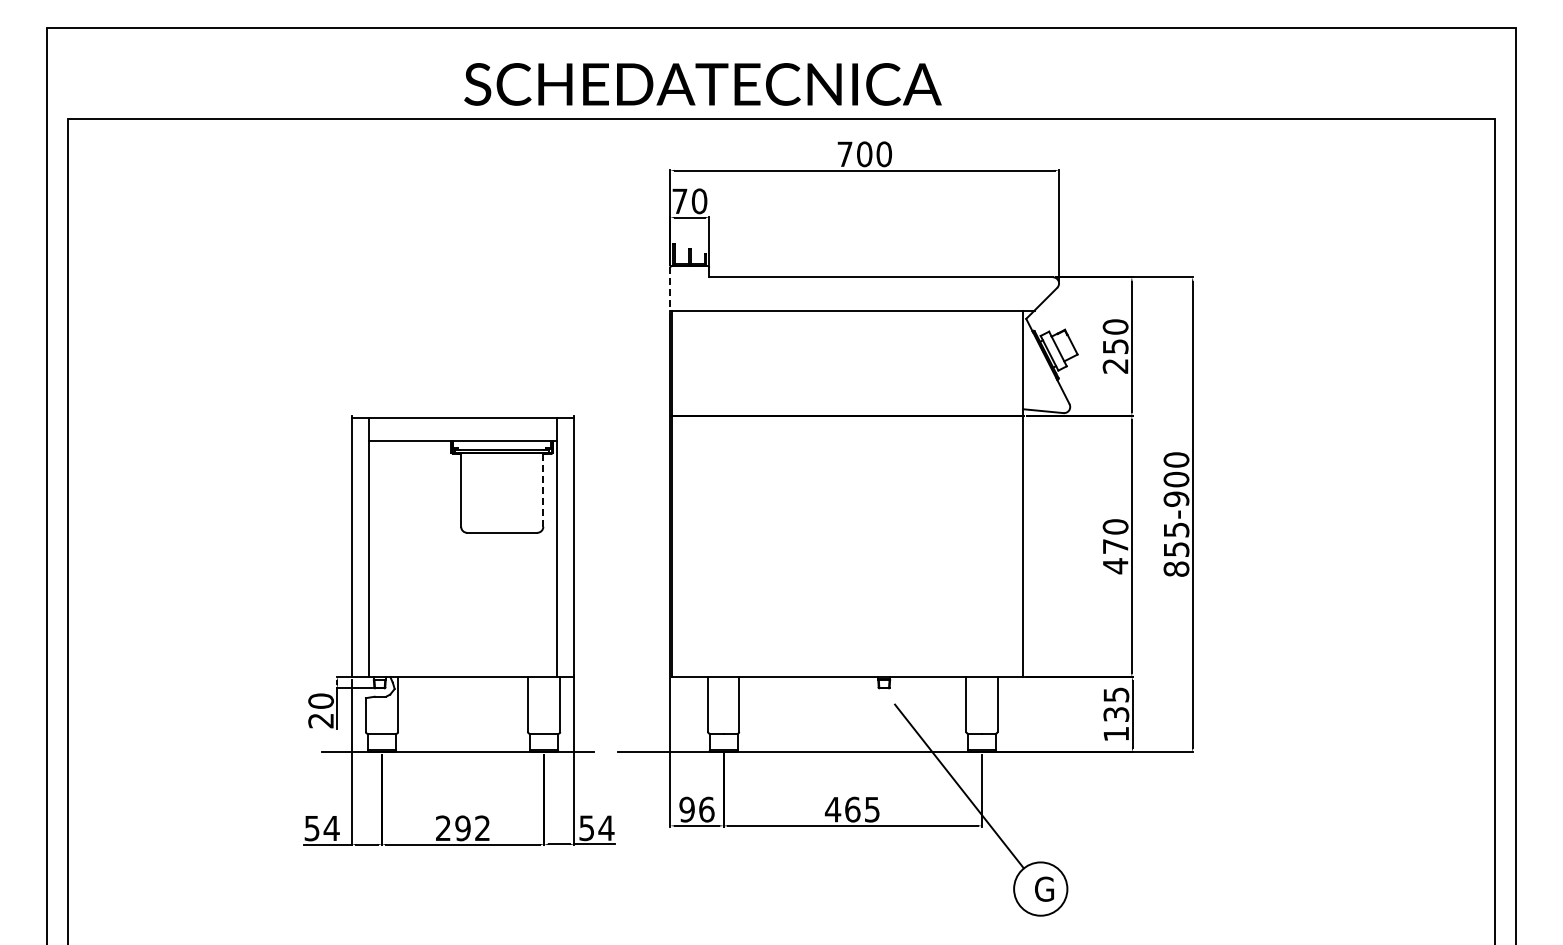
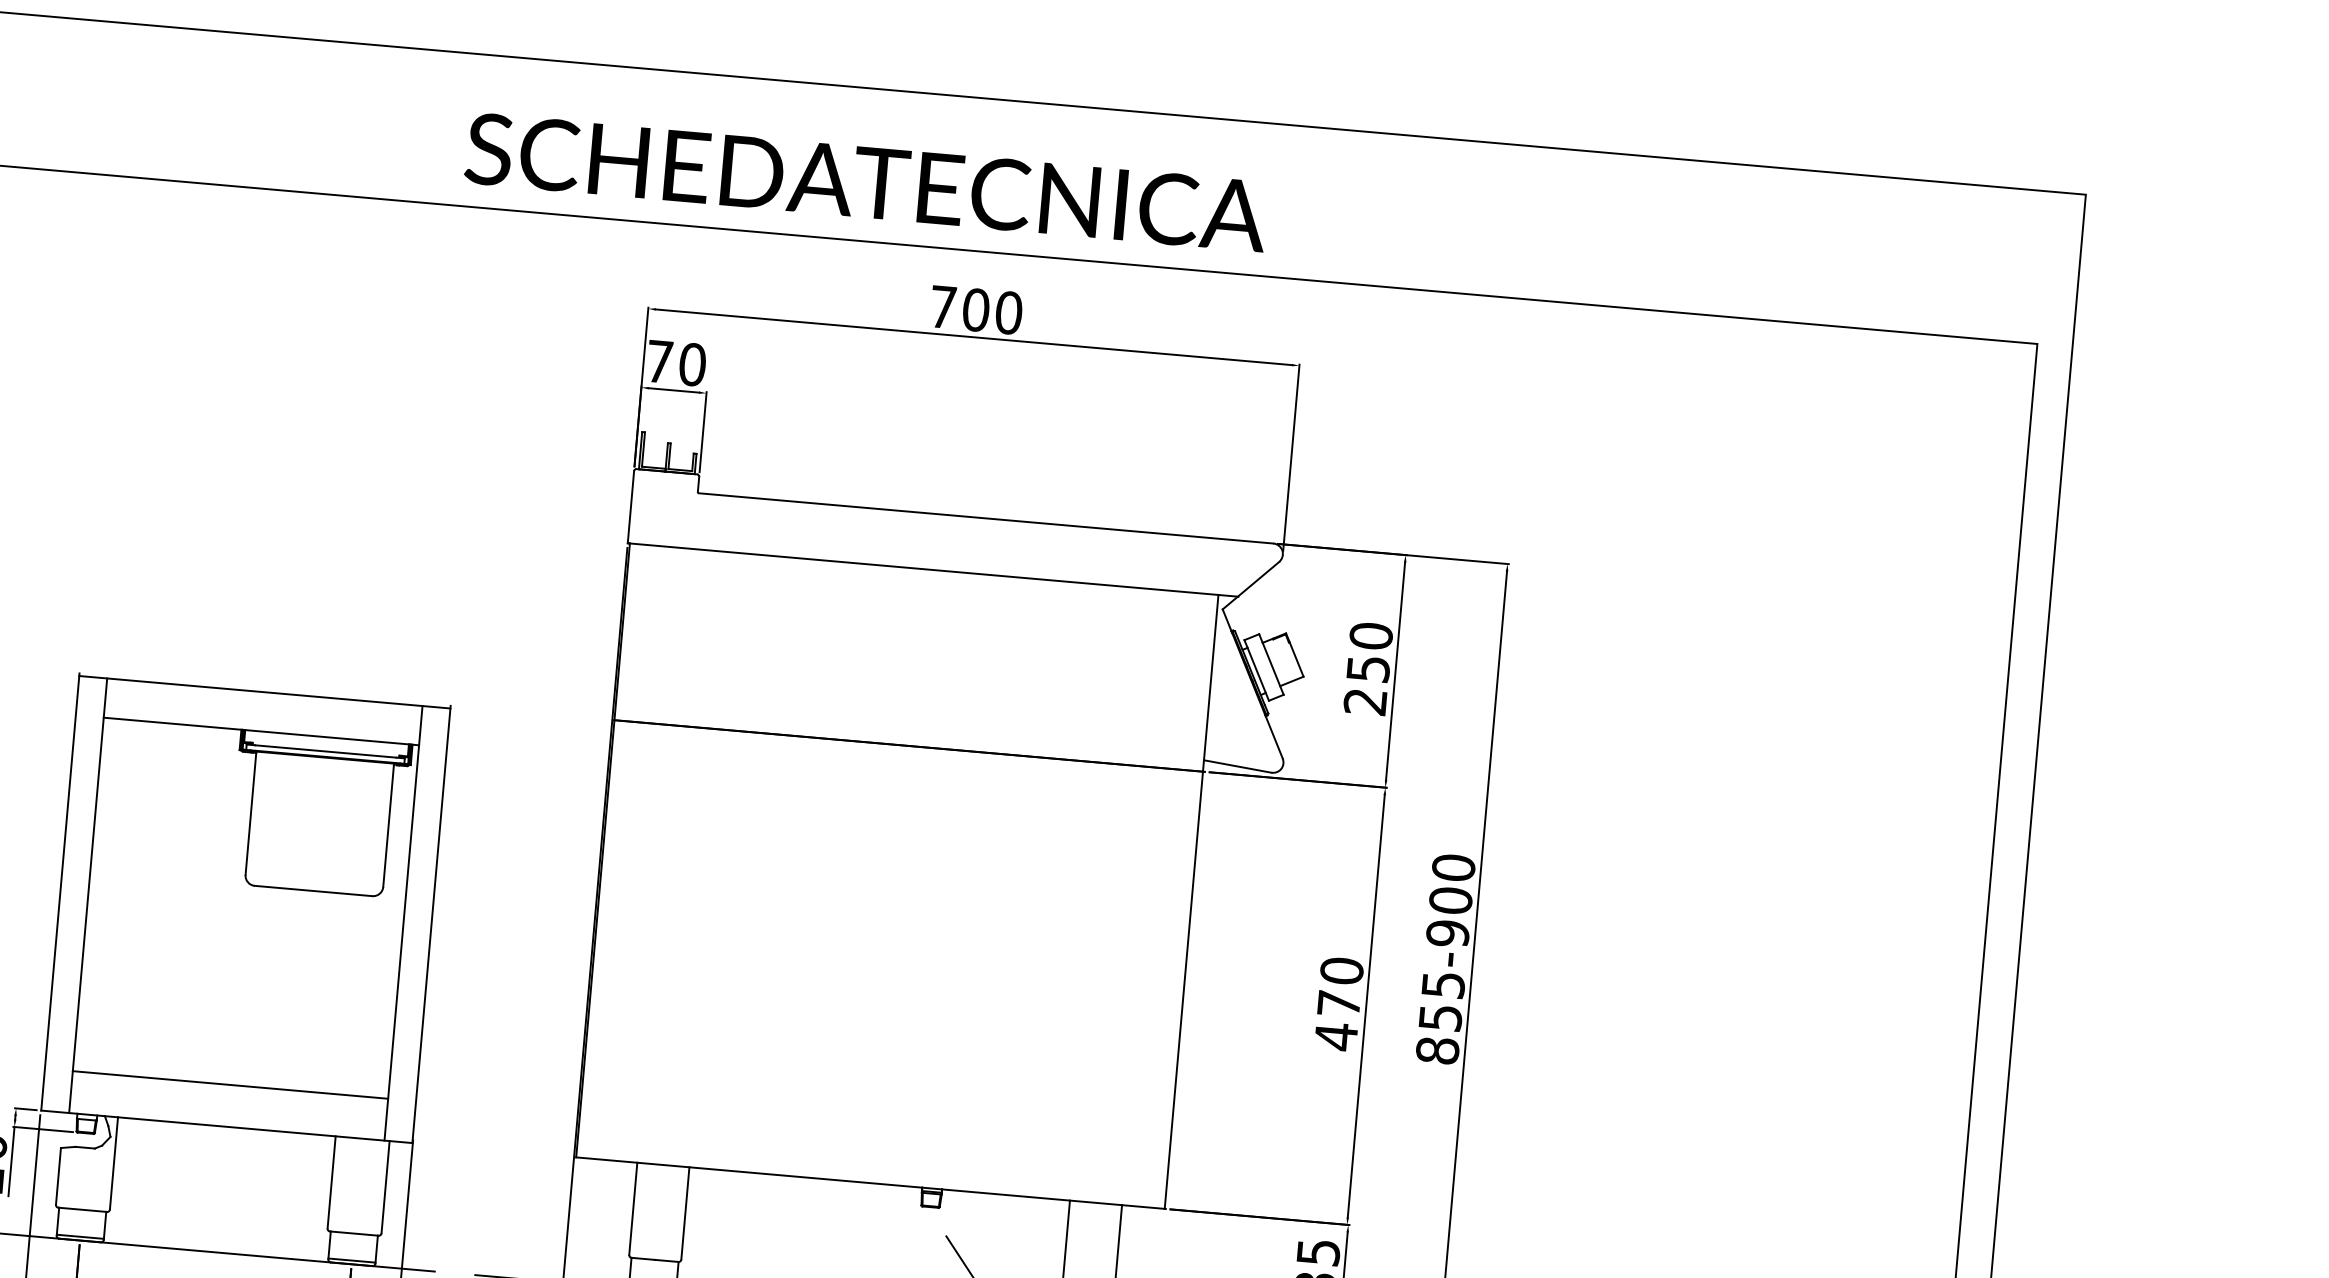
text: (702, 84) -> (865, 182), moved
line: (670, 289) -> (631, 508), dashed -> solid
line: (543, 490) -> (388, 826), dashed -> solid
line: (462, 652) -> (229, 1085), added

